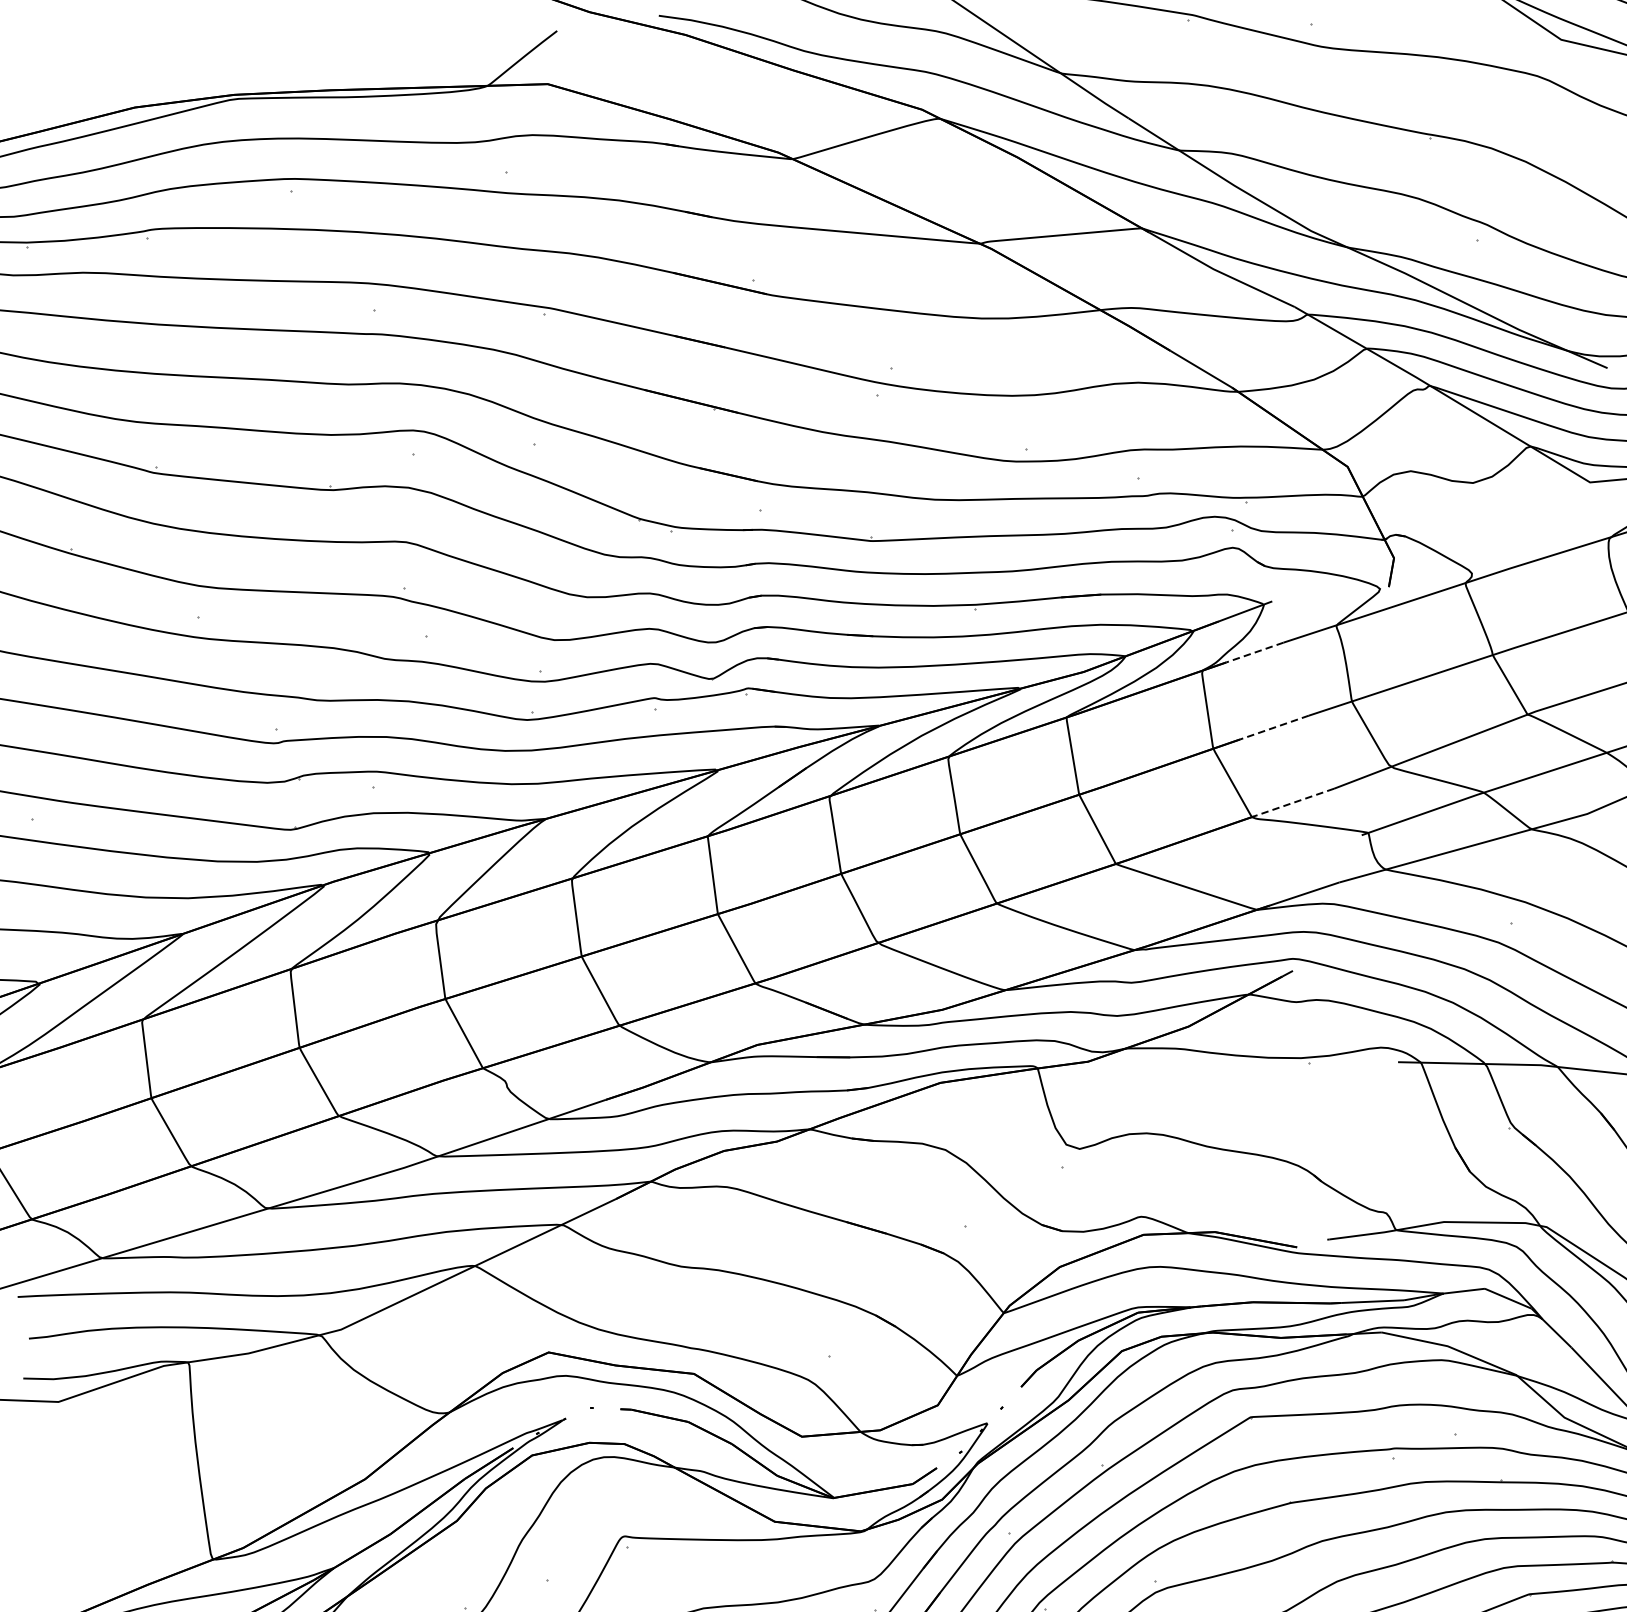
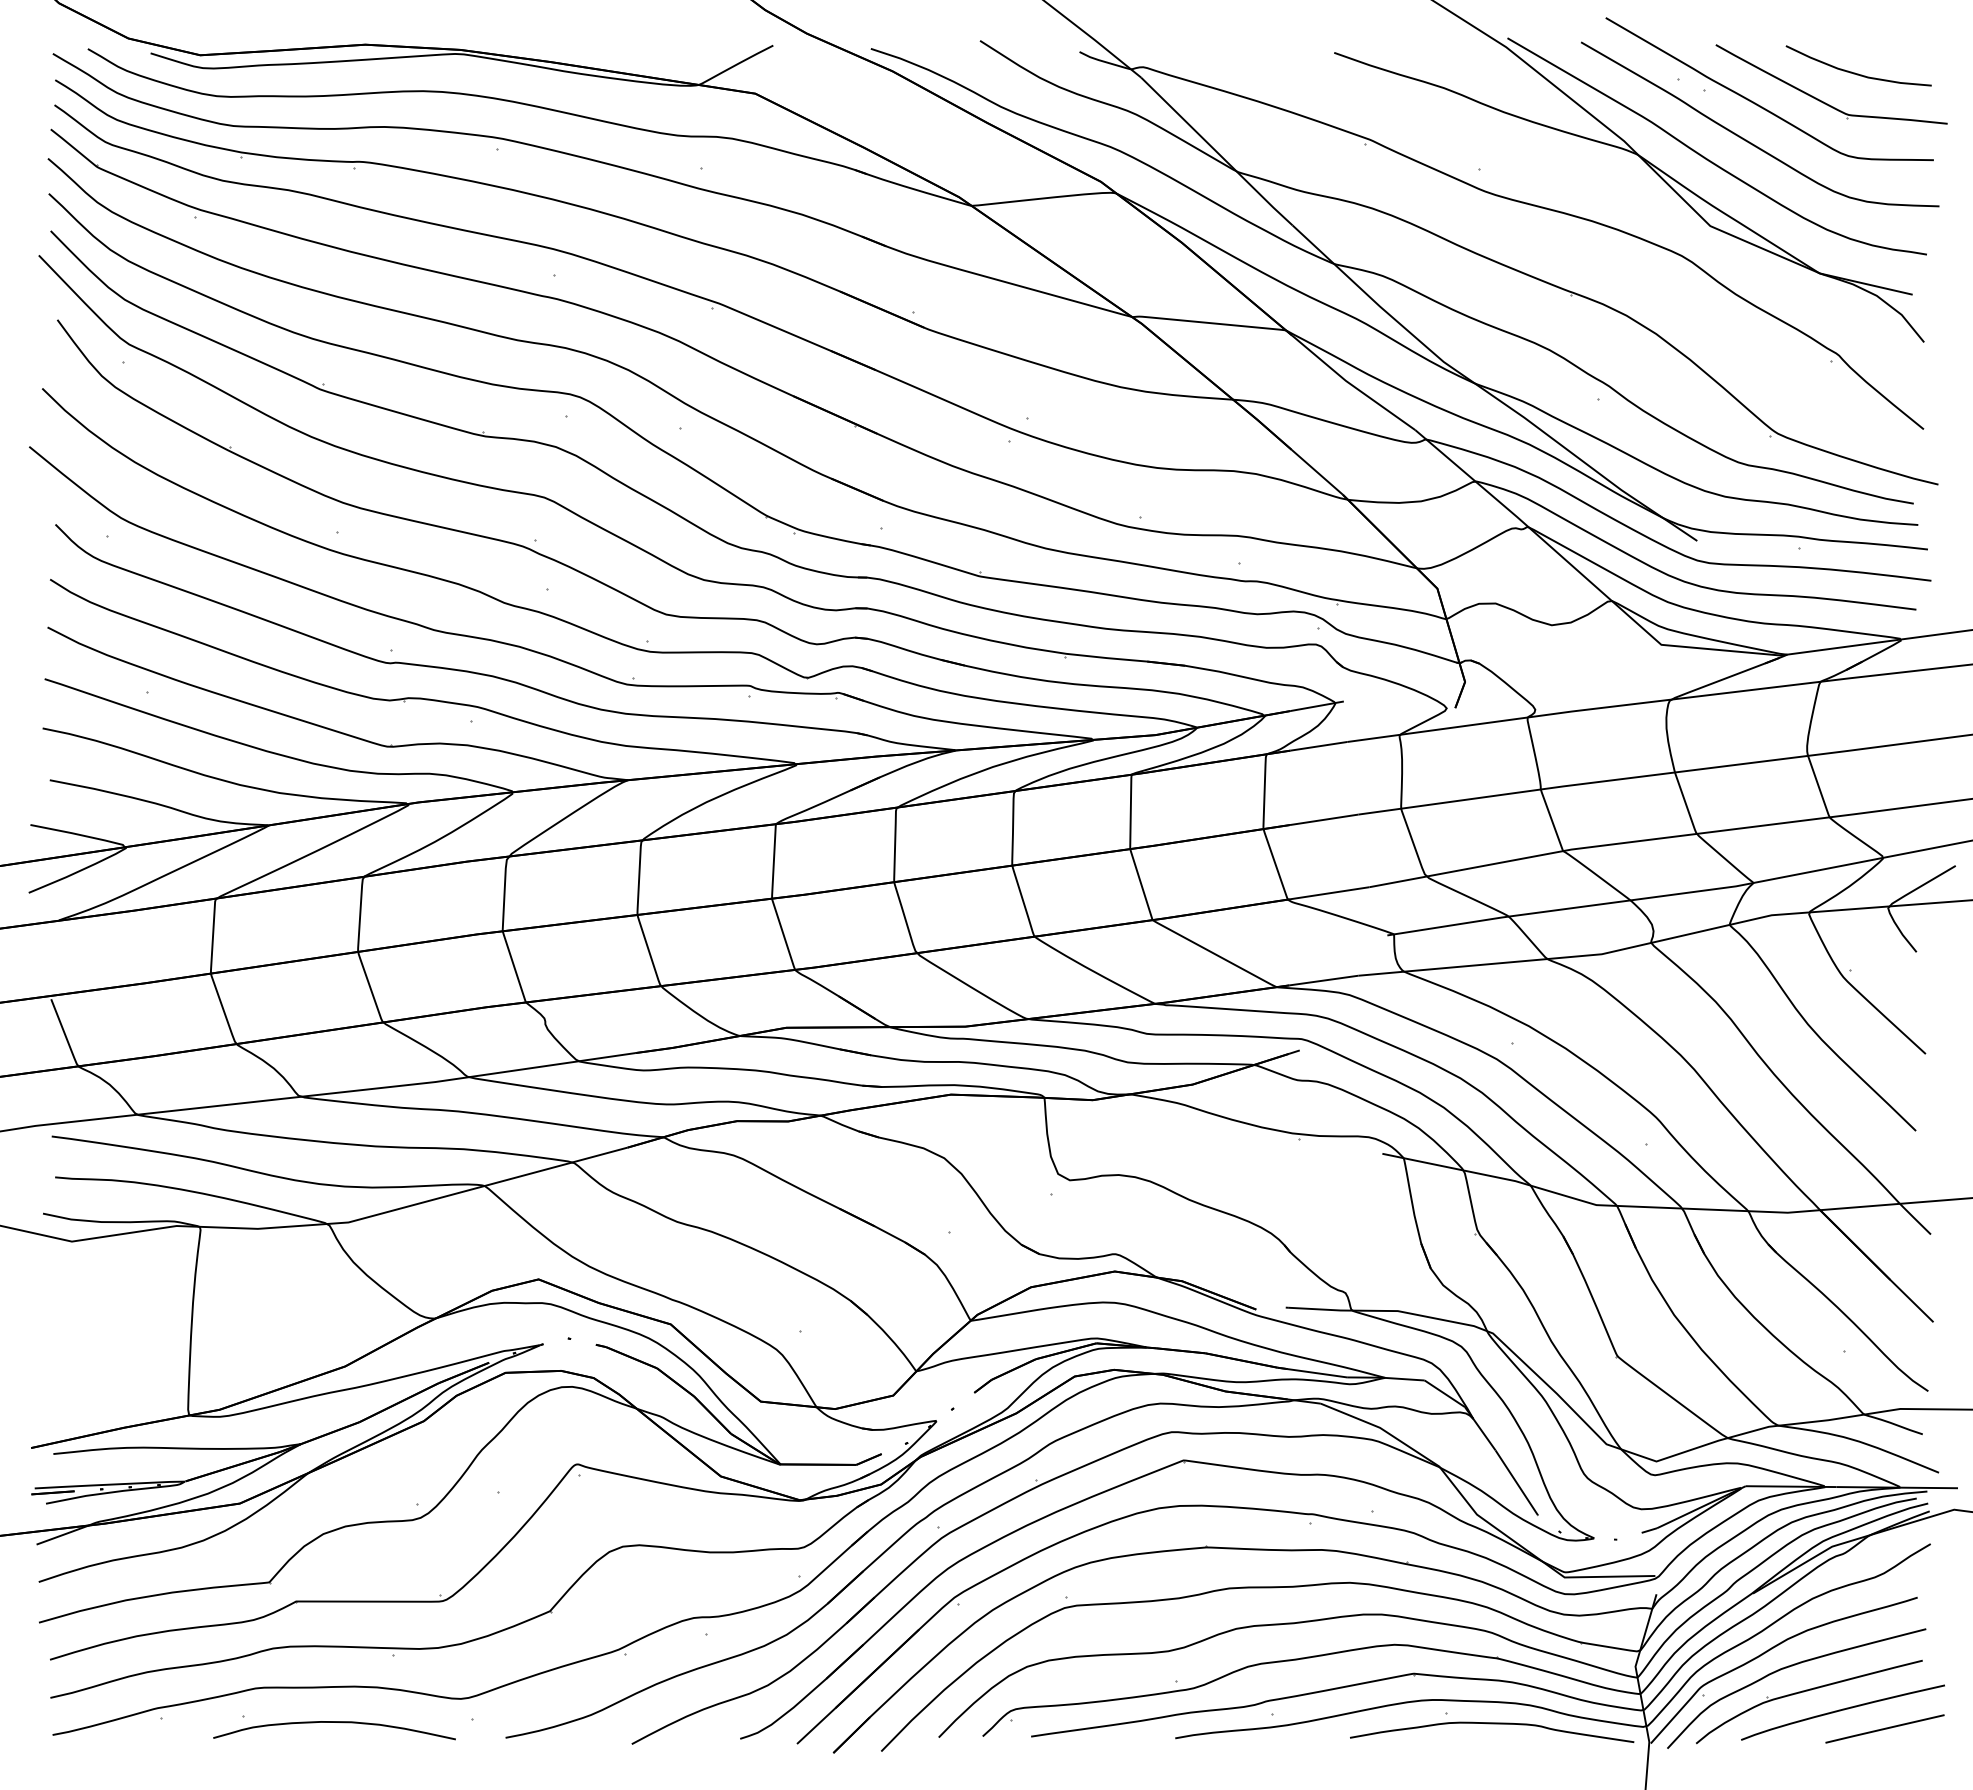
line: (1254, 652) -> (1318, 746), dashed -> solid
line: (1274, 727) -> (1324, 819), dashed -> solid
line: (1293, 802) -> (1329, 893), dashed -> solid

